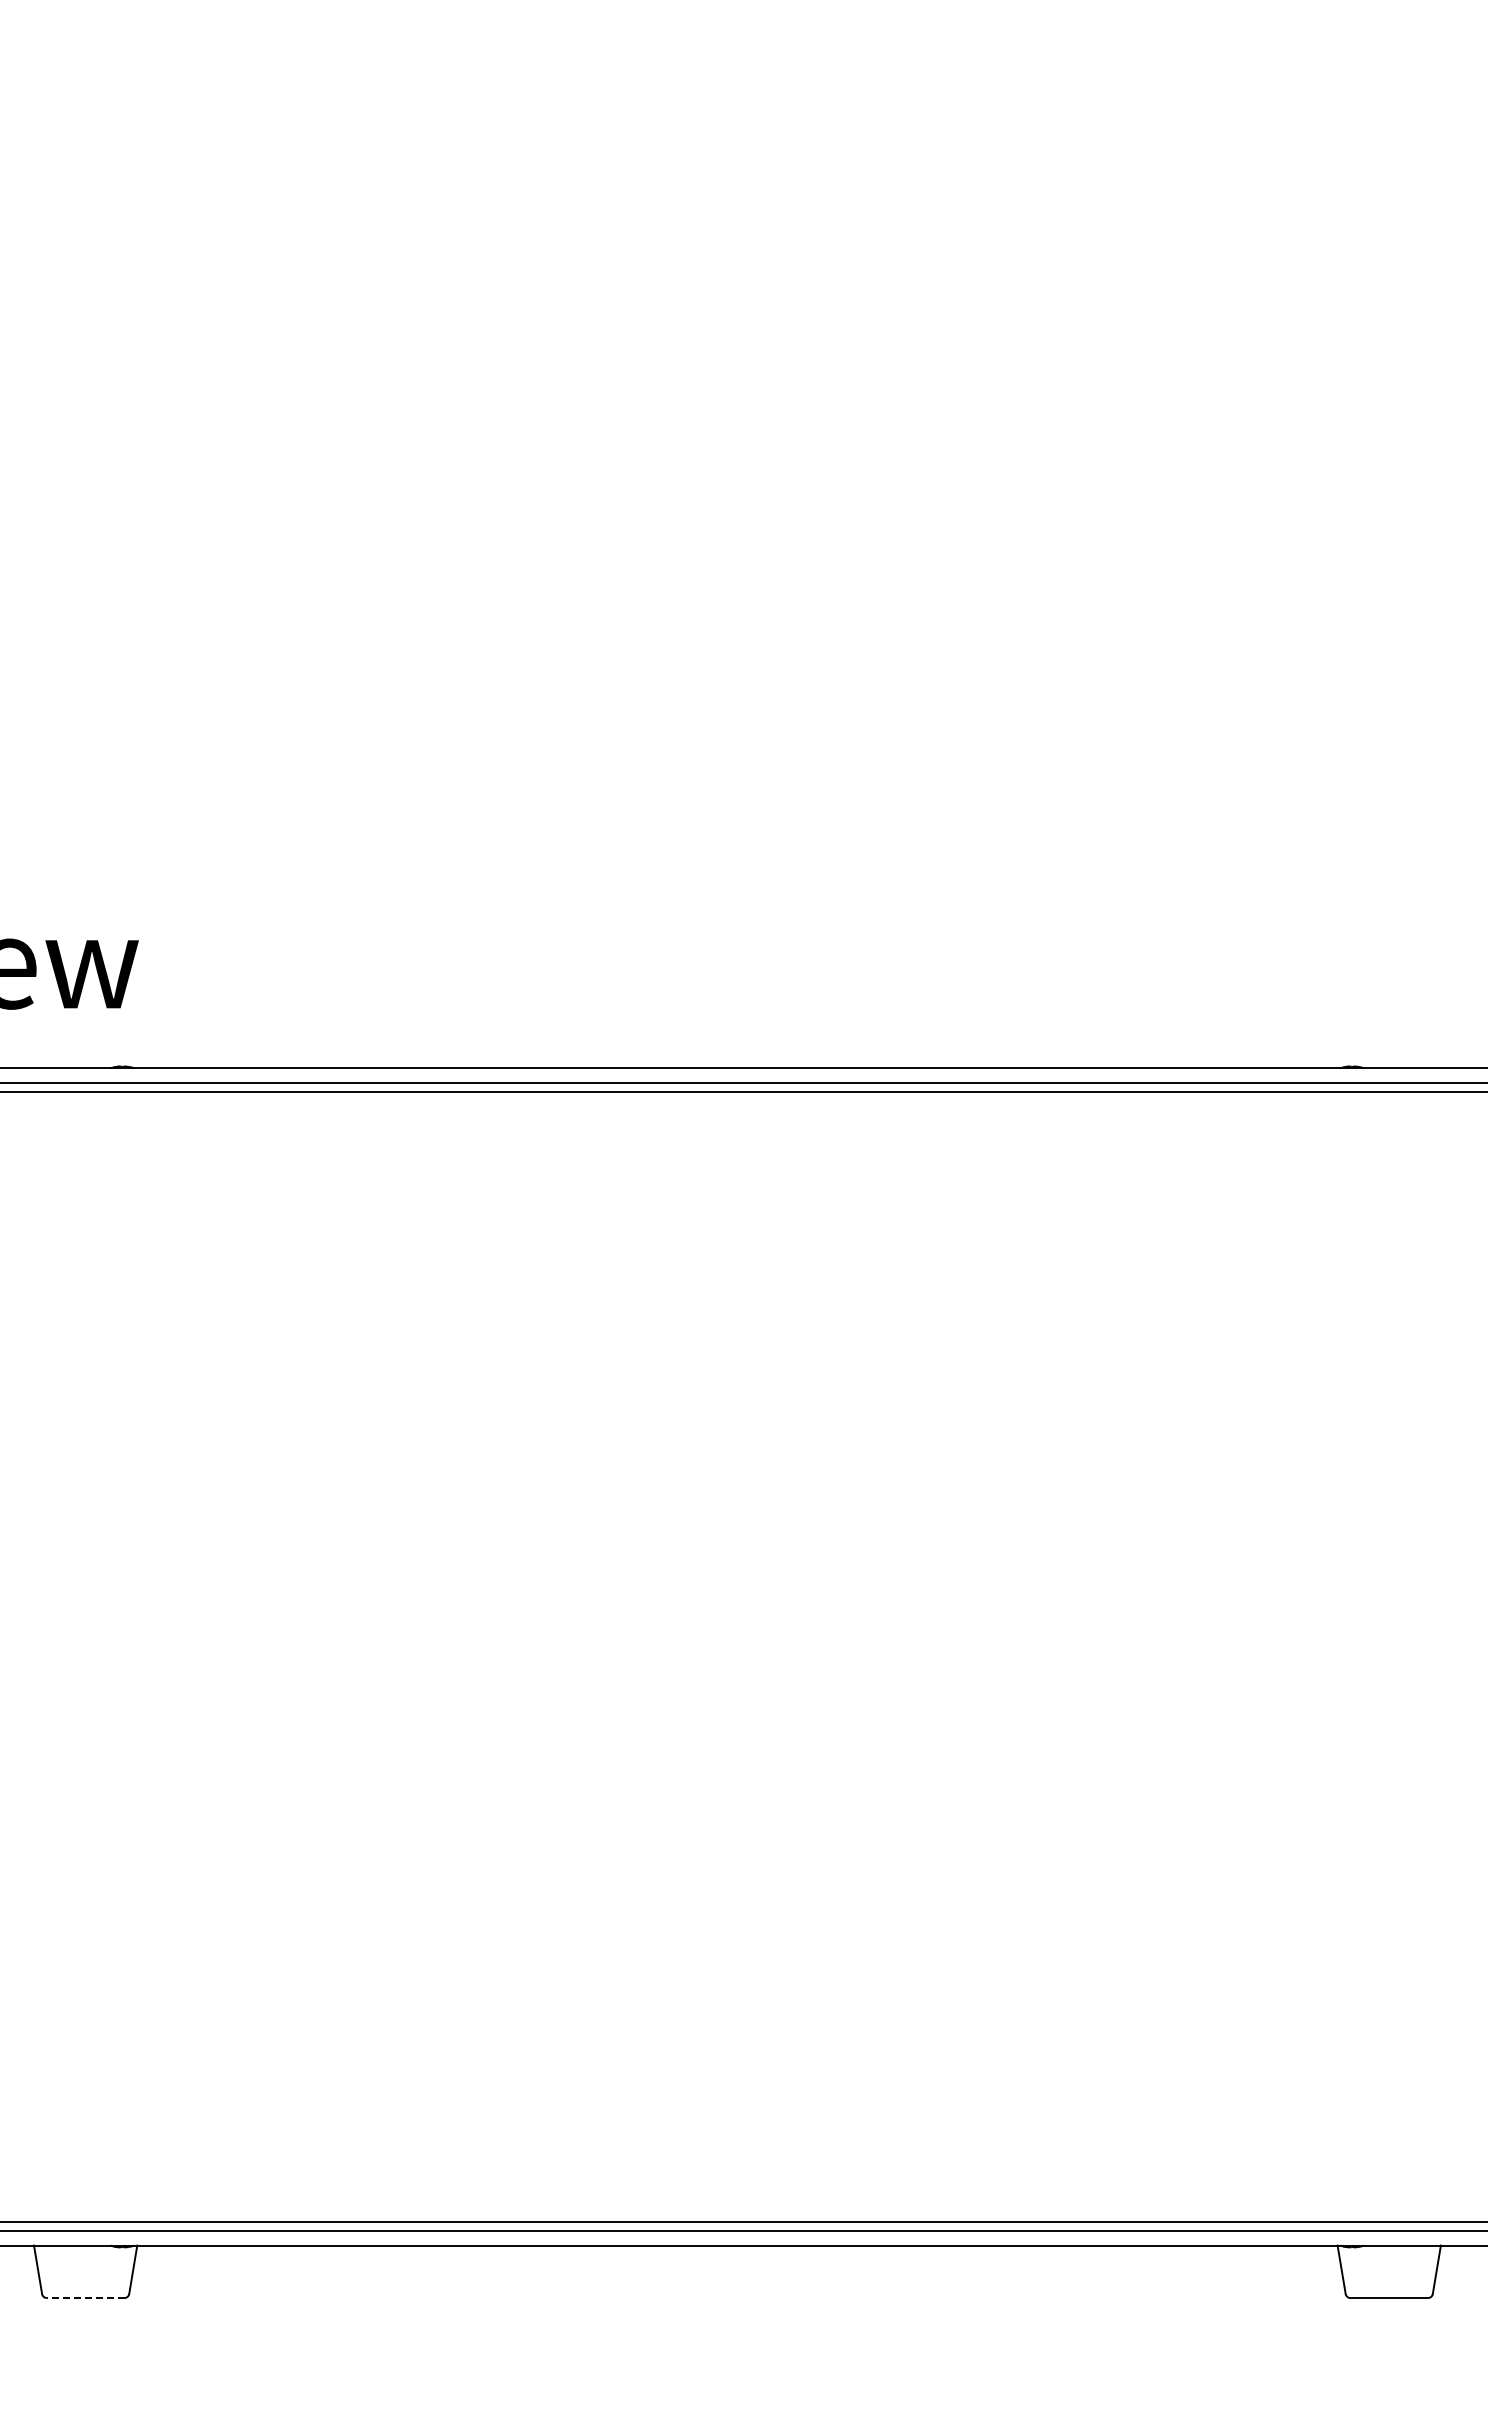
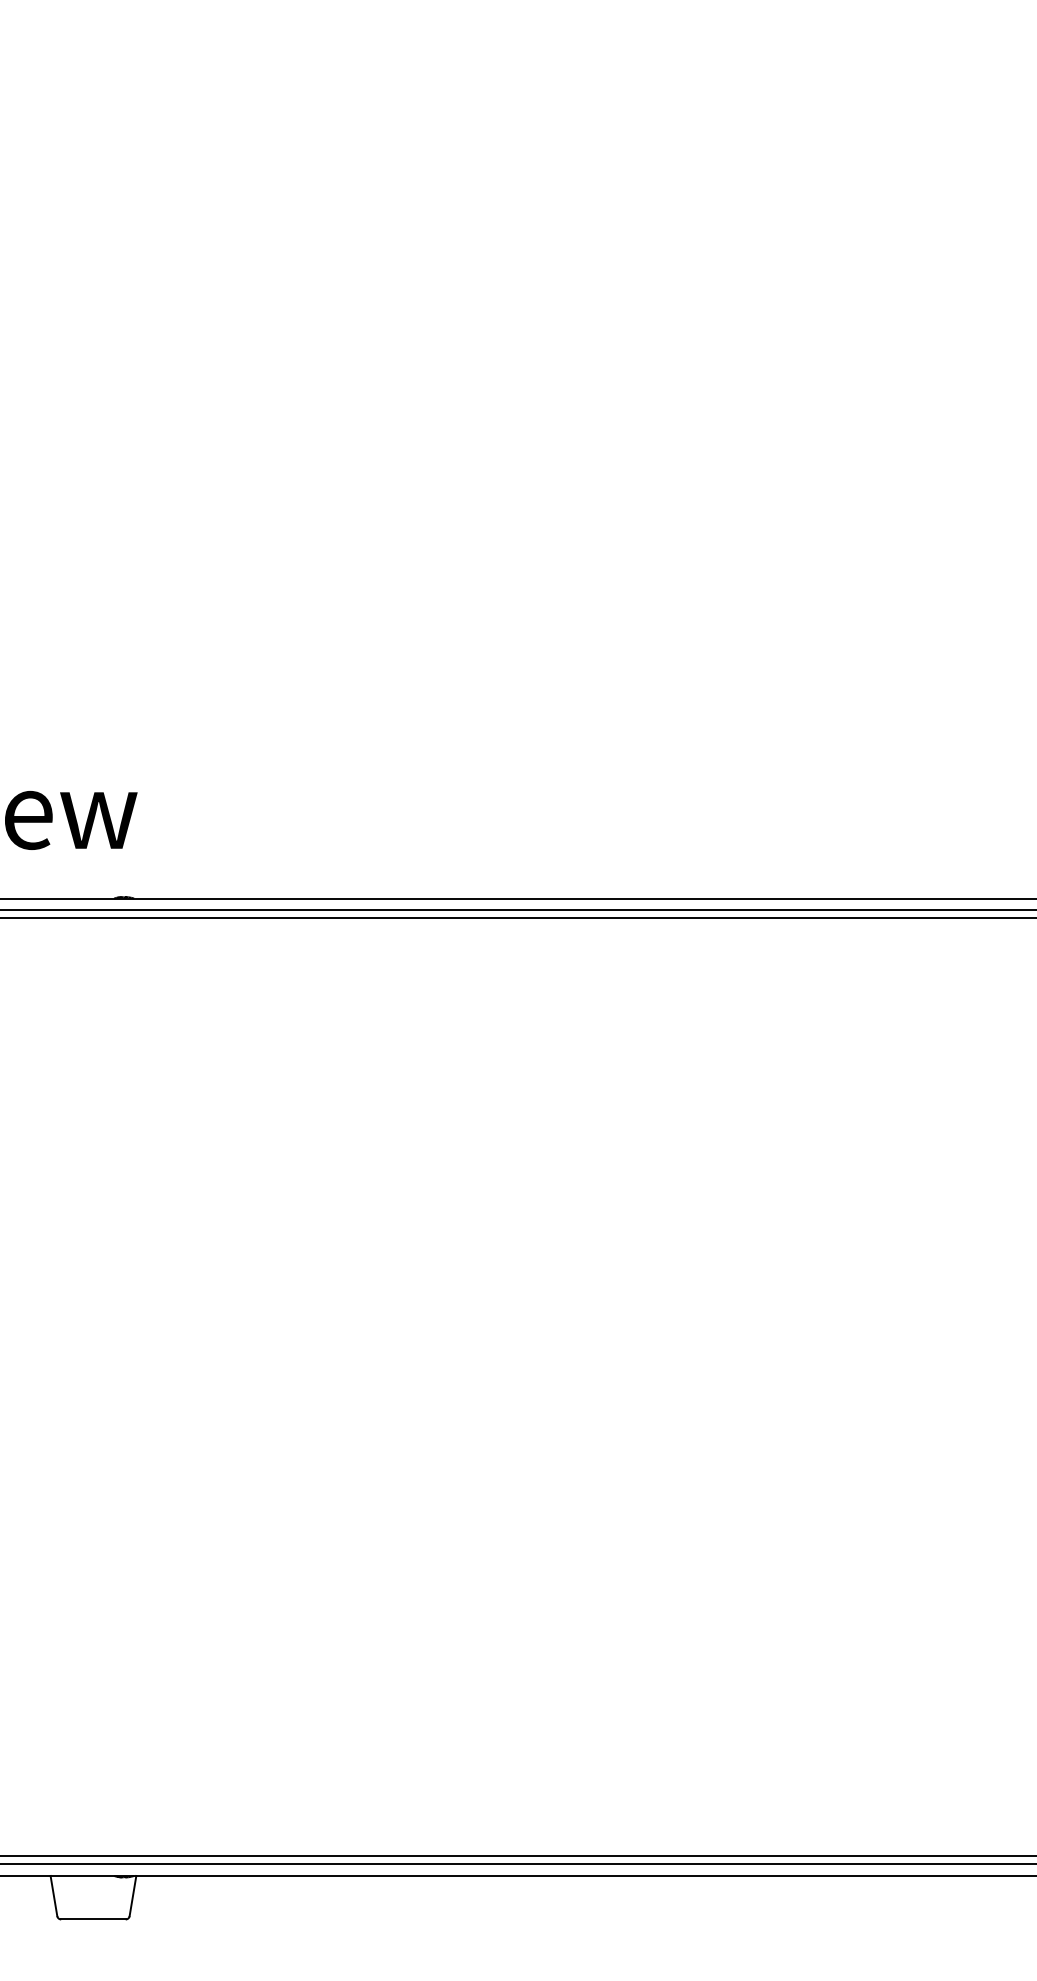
line: (85, 2298) -> (93, 1919), dashed -> solid

